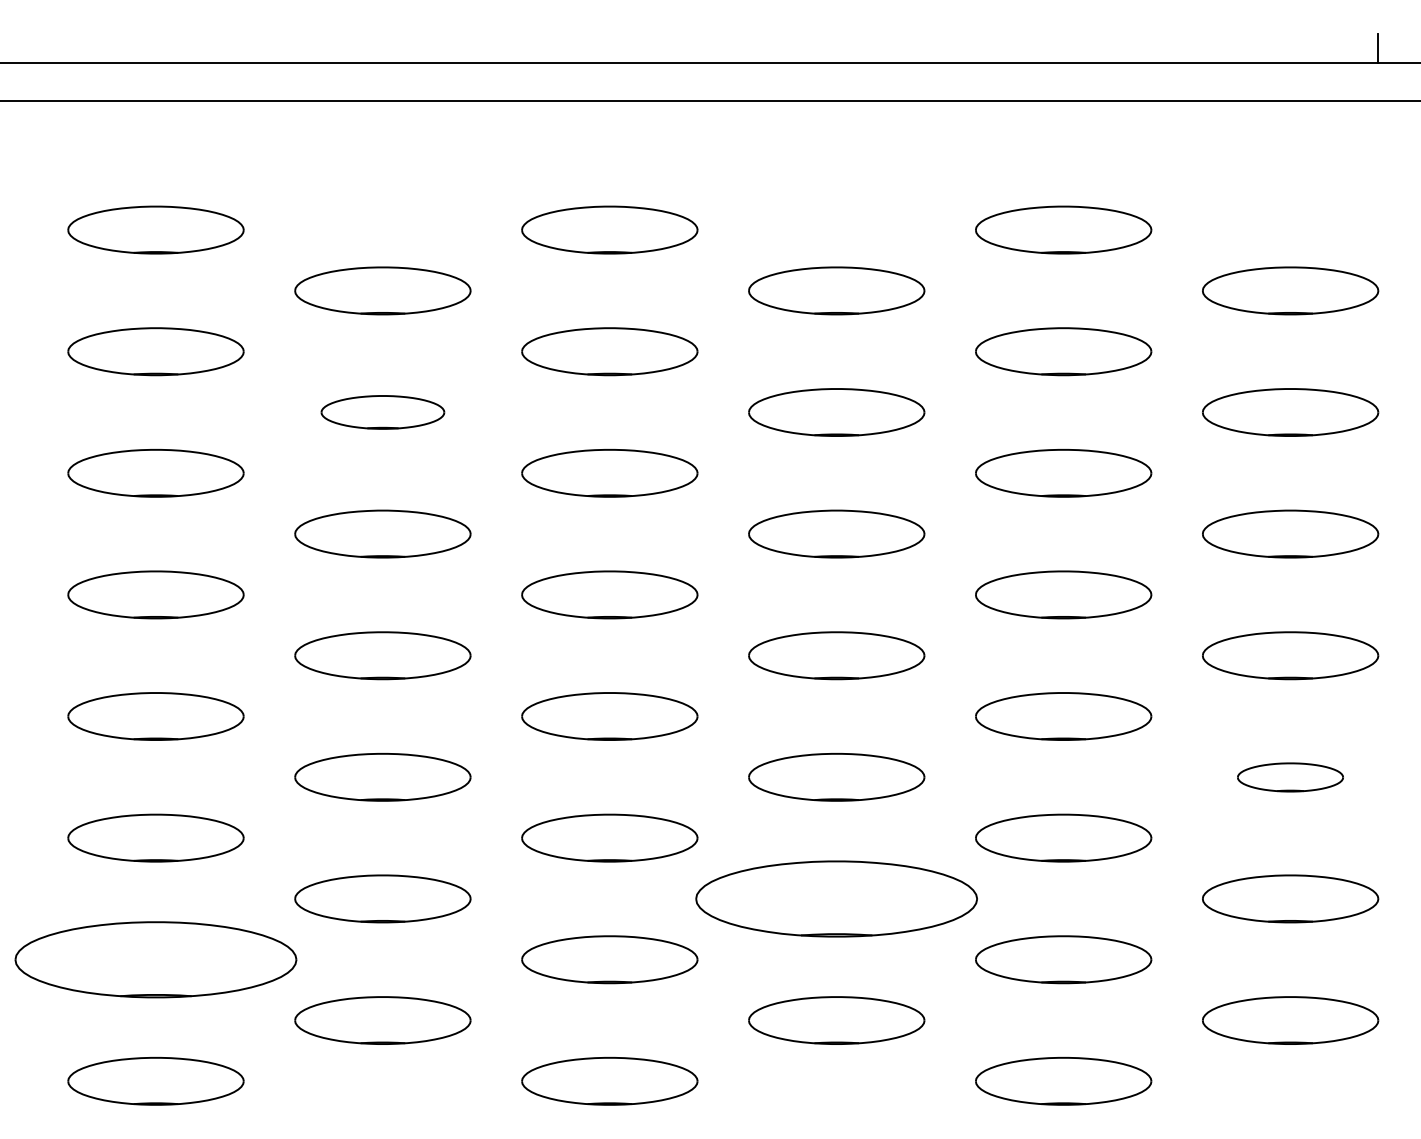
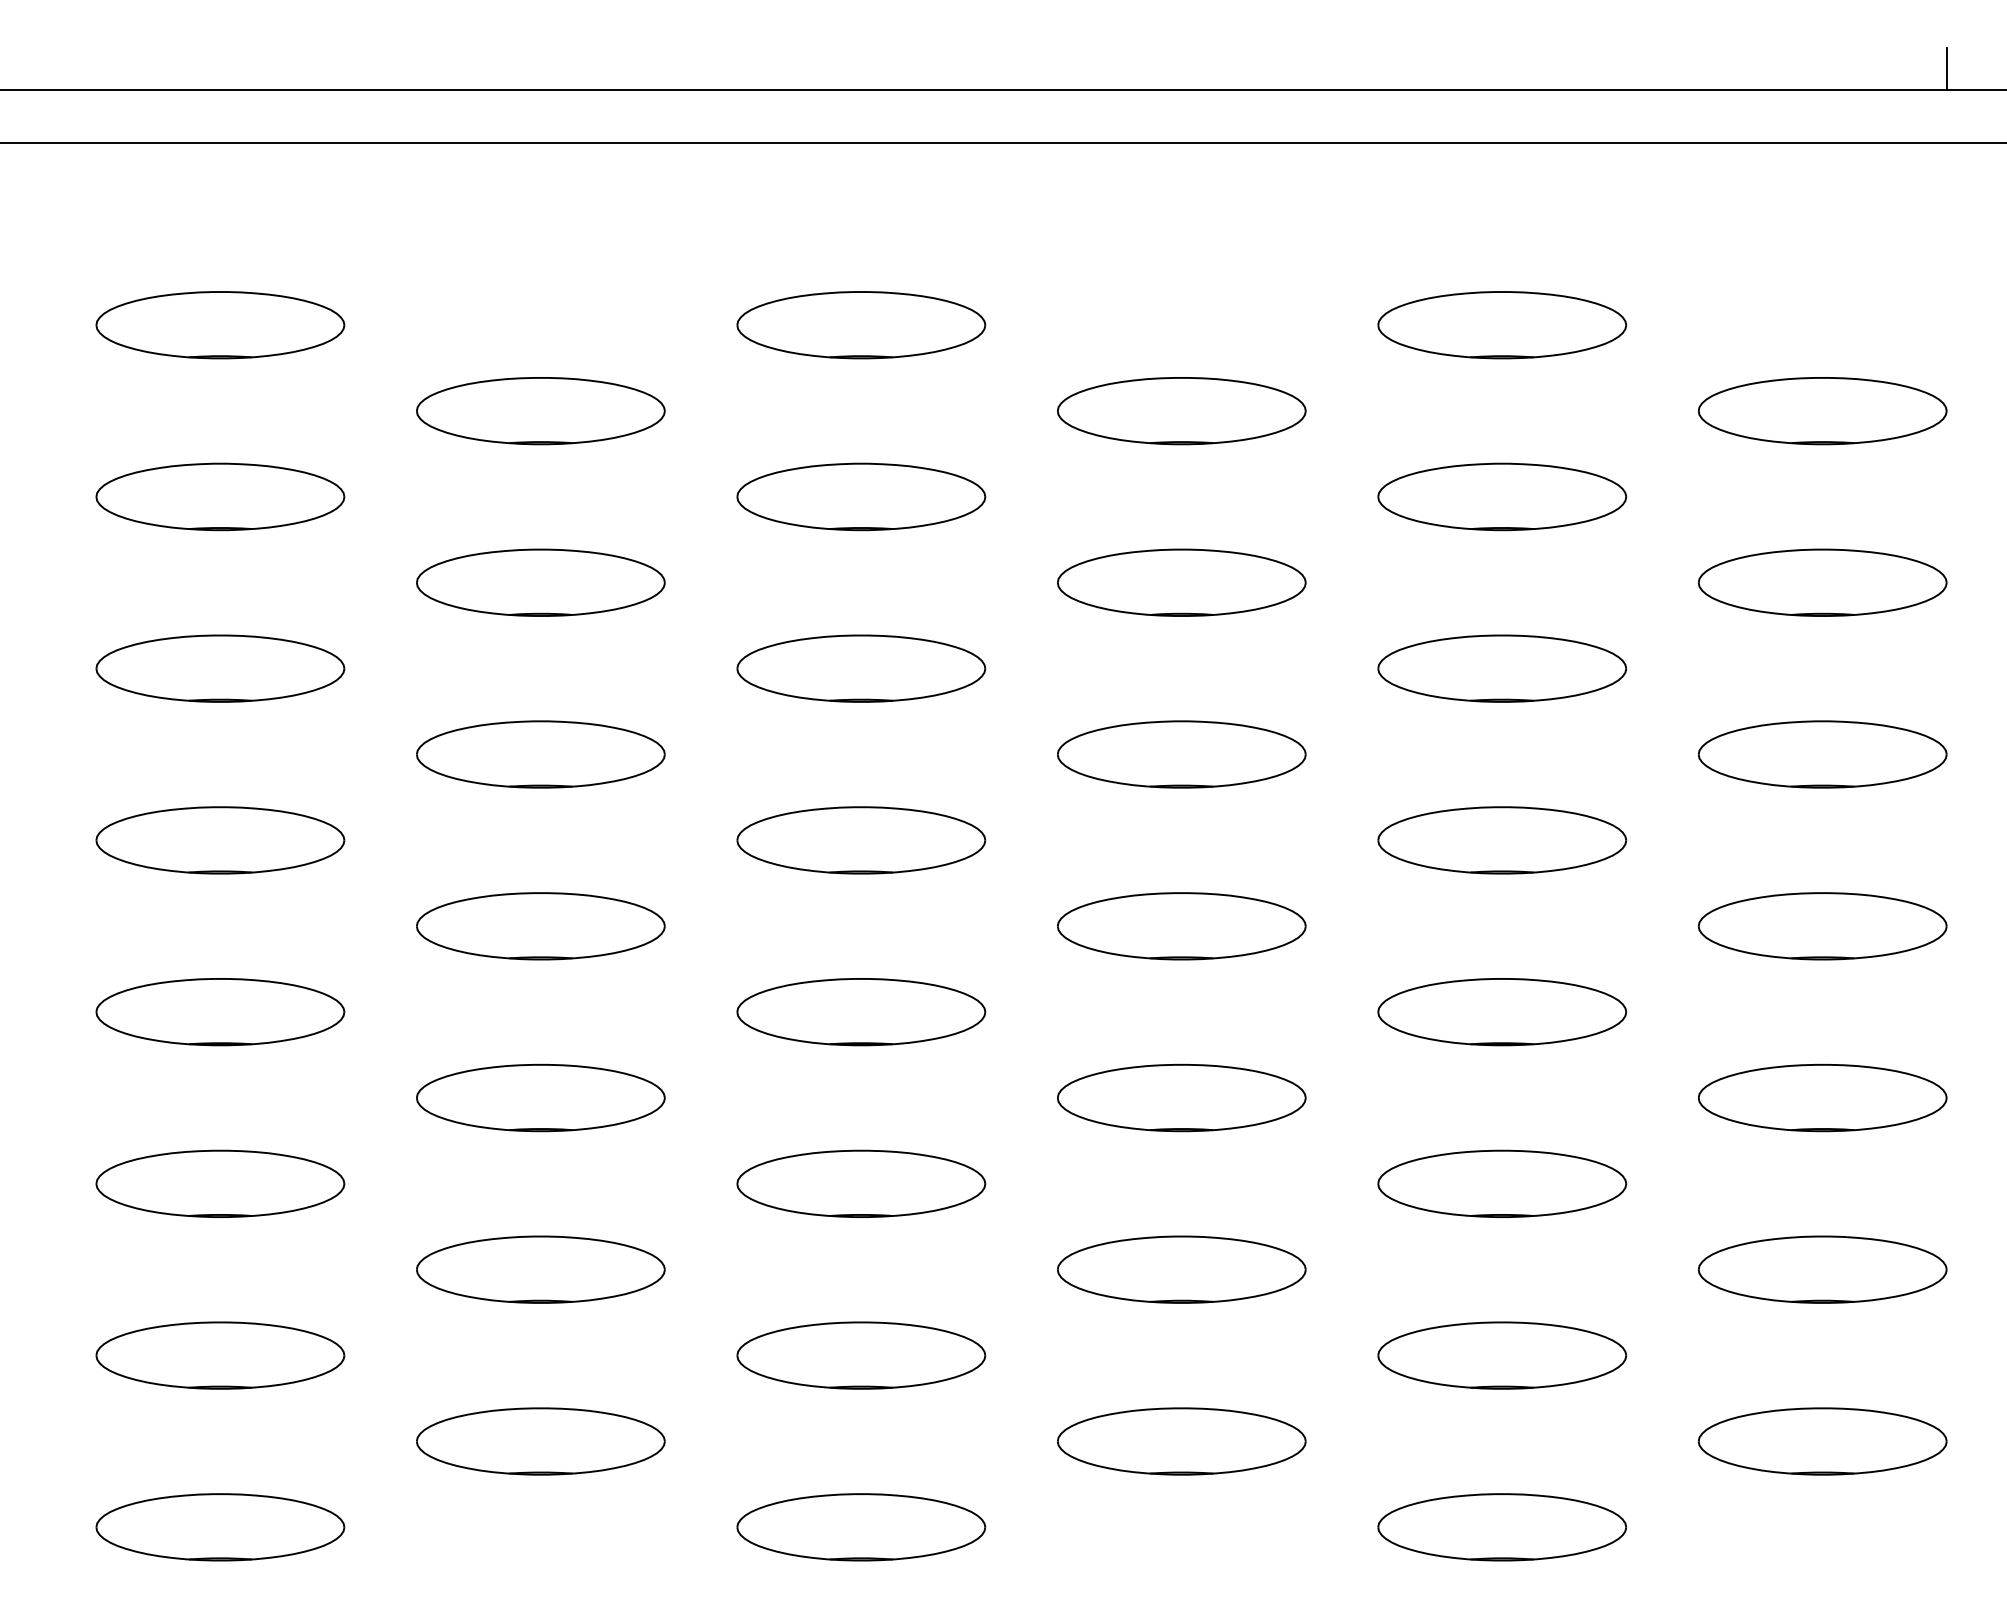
part: (382, 412) -> (540, 582), size x1.43
part: (1290, 777) -> (1822, 1098), size x1.67
part: (836, 898) -> (1181, 1269), size x0.62
part: (156, 959) -> (220, 1355), size x0.62

